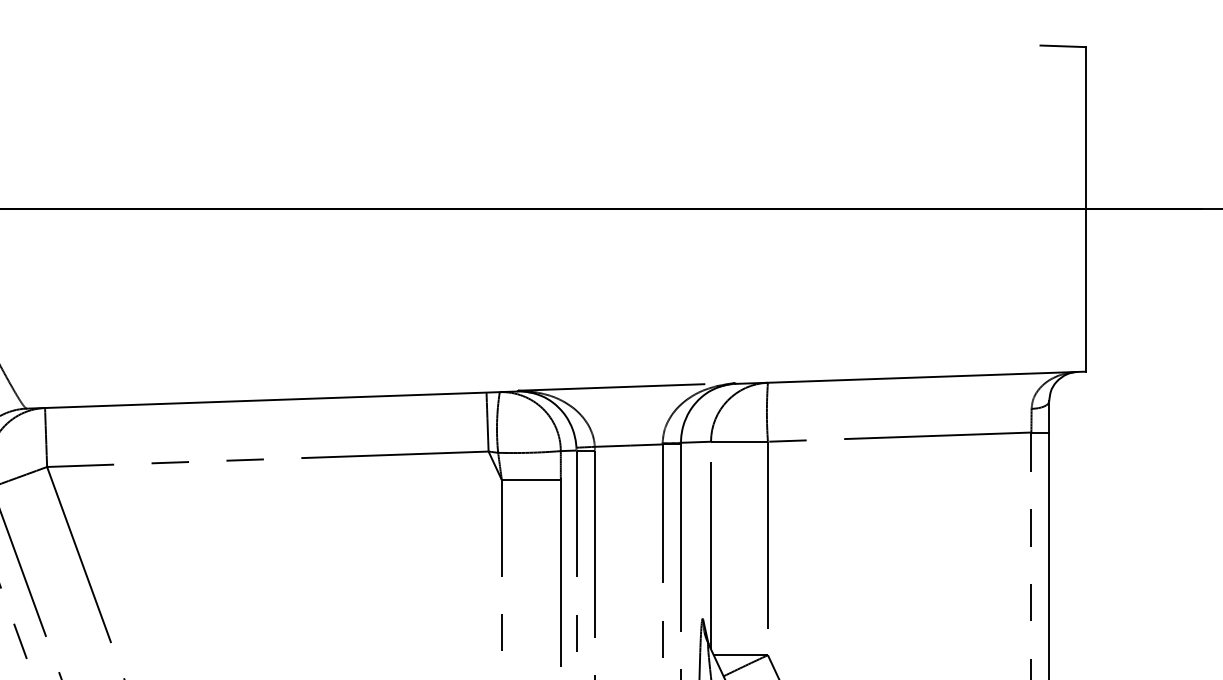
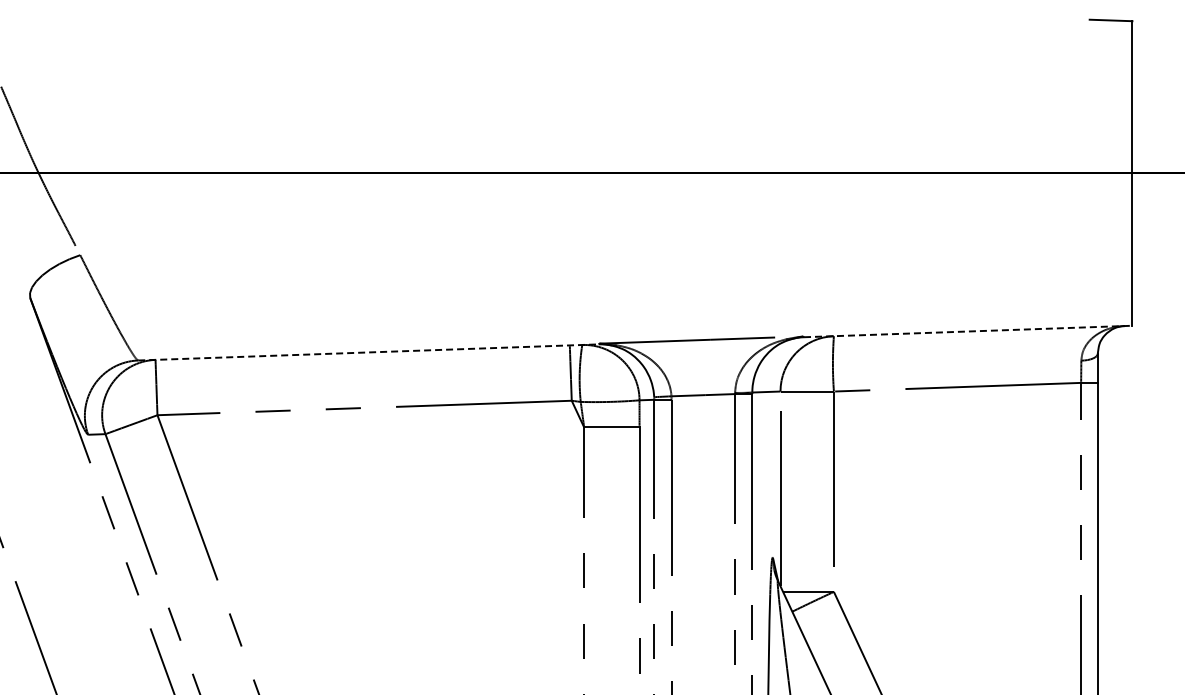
line: (911, 377) -> (968, 331), solid -> dashed
line: (271, 400) -> (368, 352), solid -> dashed

